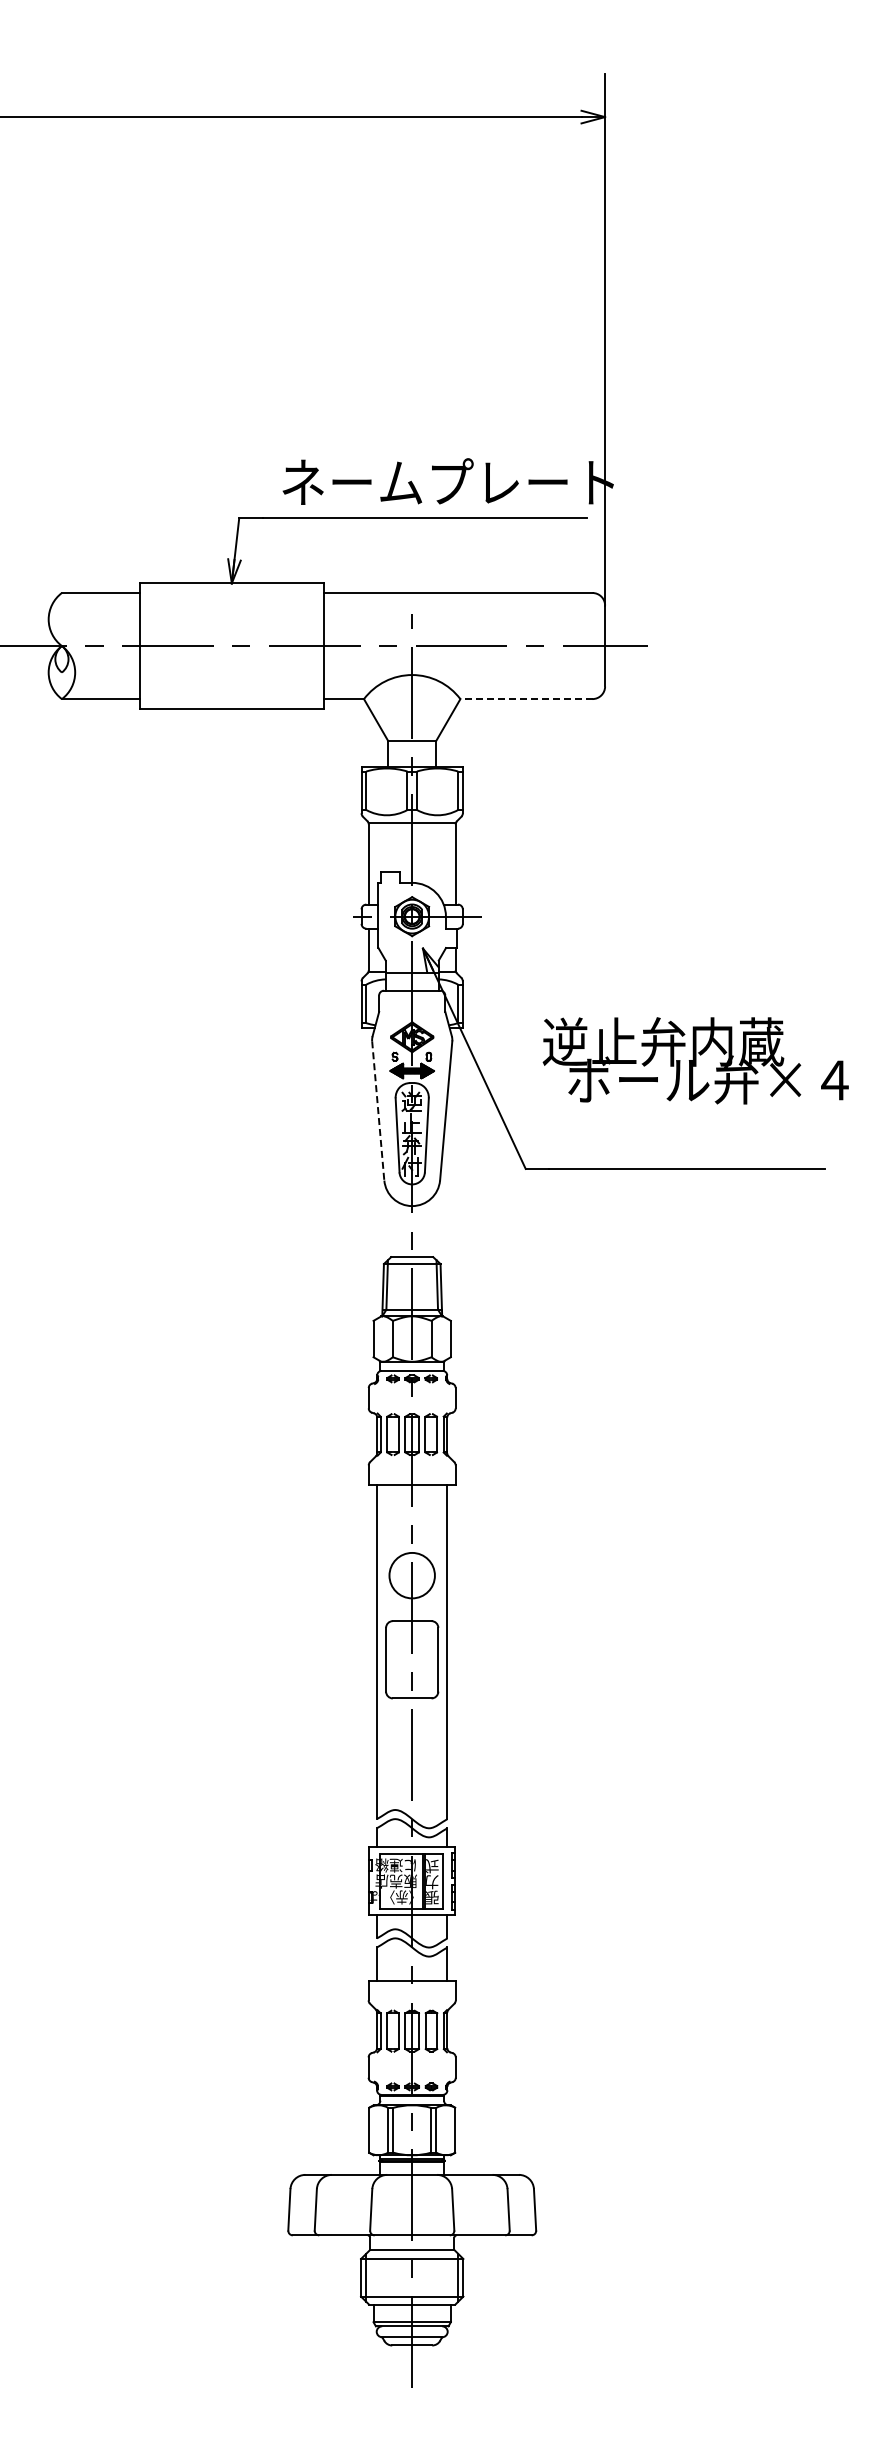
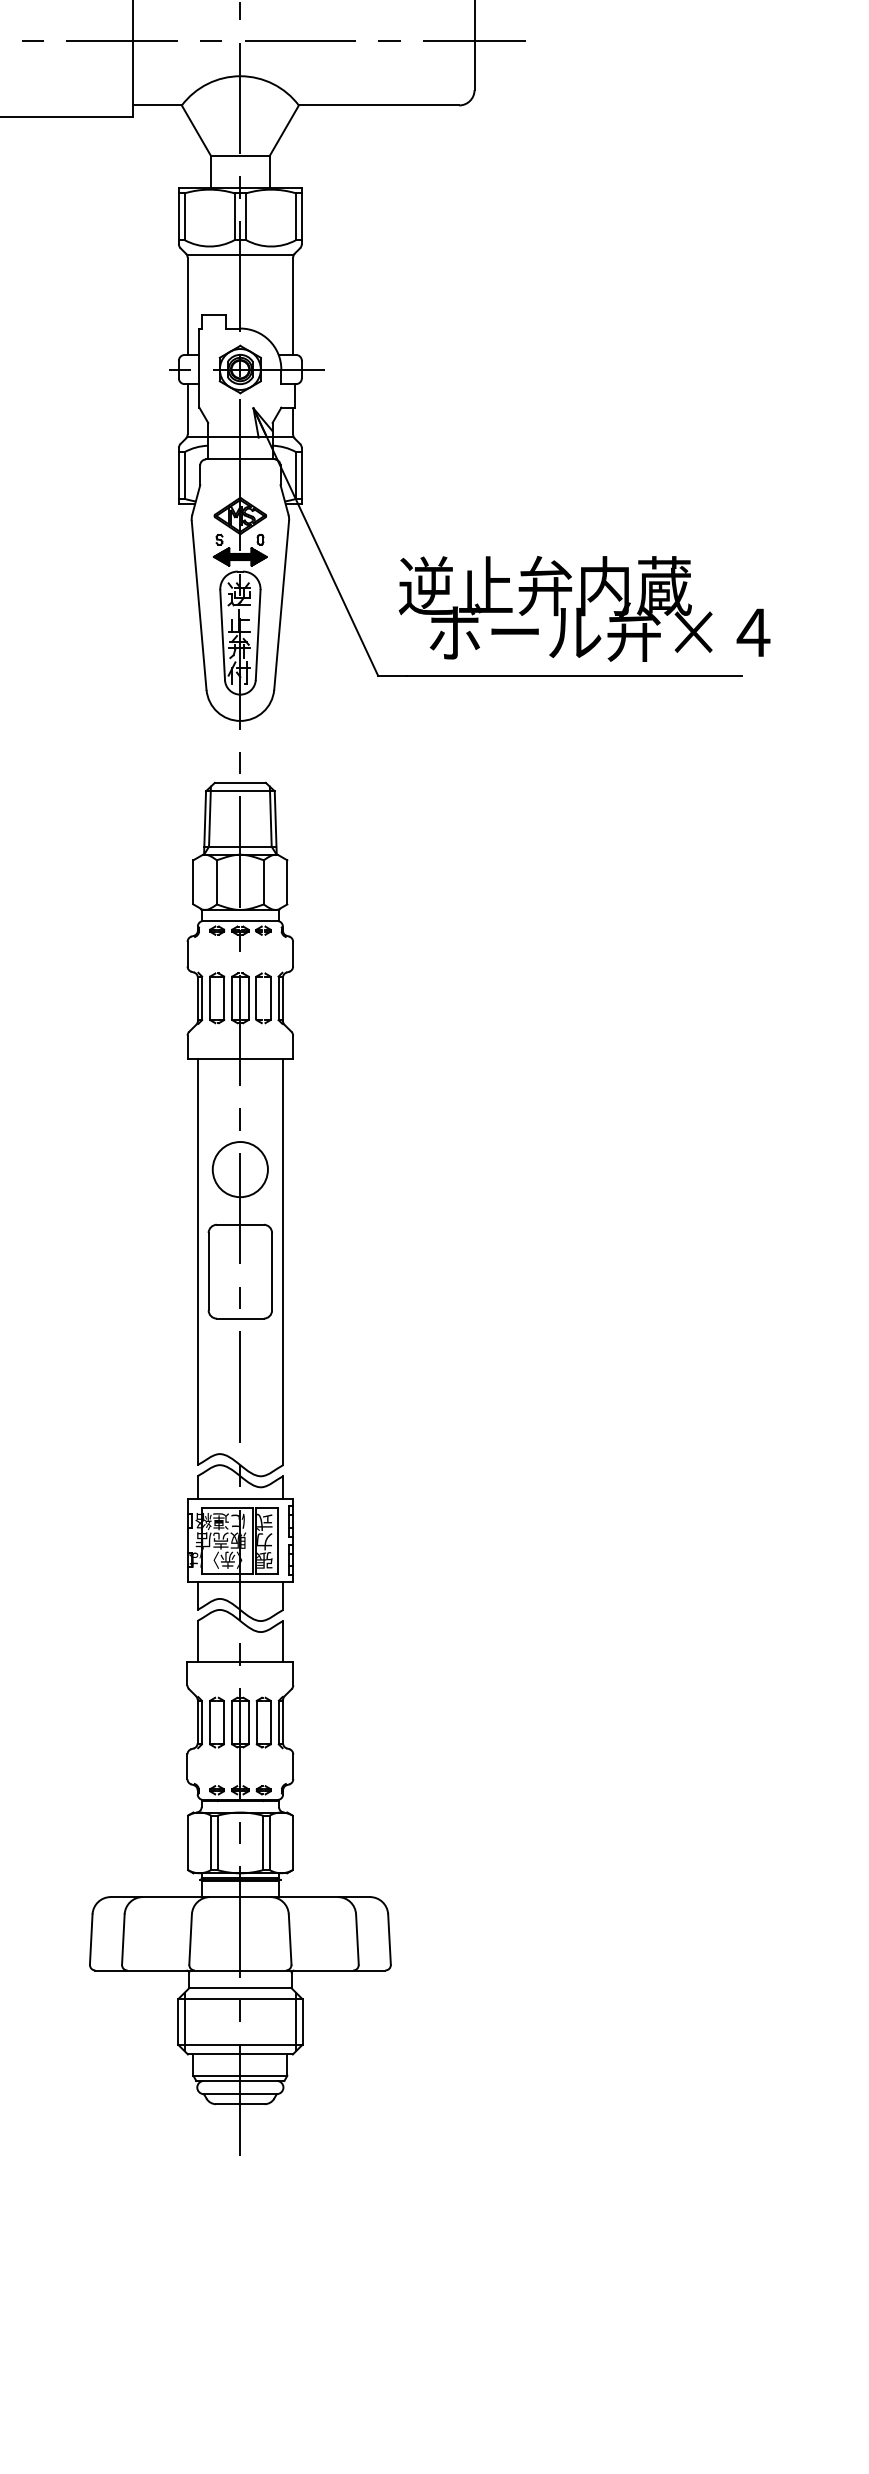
line: (525, 699) -> (377, 105), dashed -> solid
text: (695, 1060) -> (584, 608), moved
line: (378, 1110) -> (199, 604), dashed -> solid

